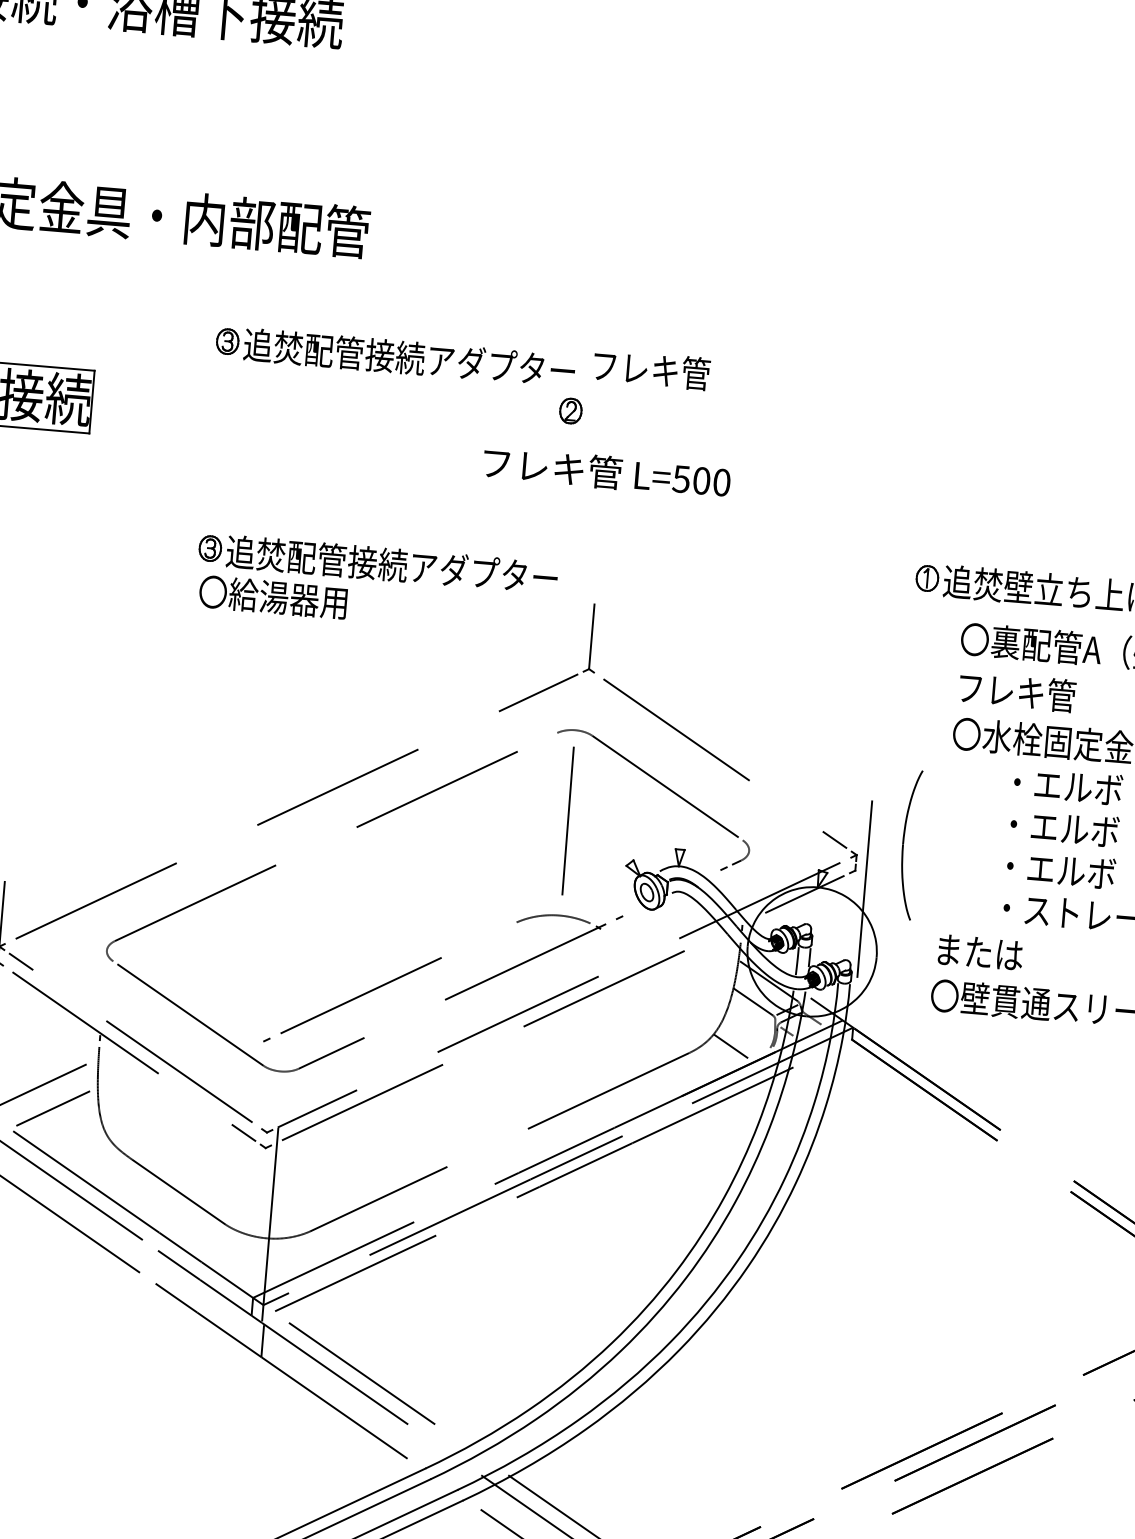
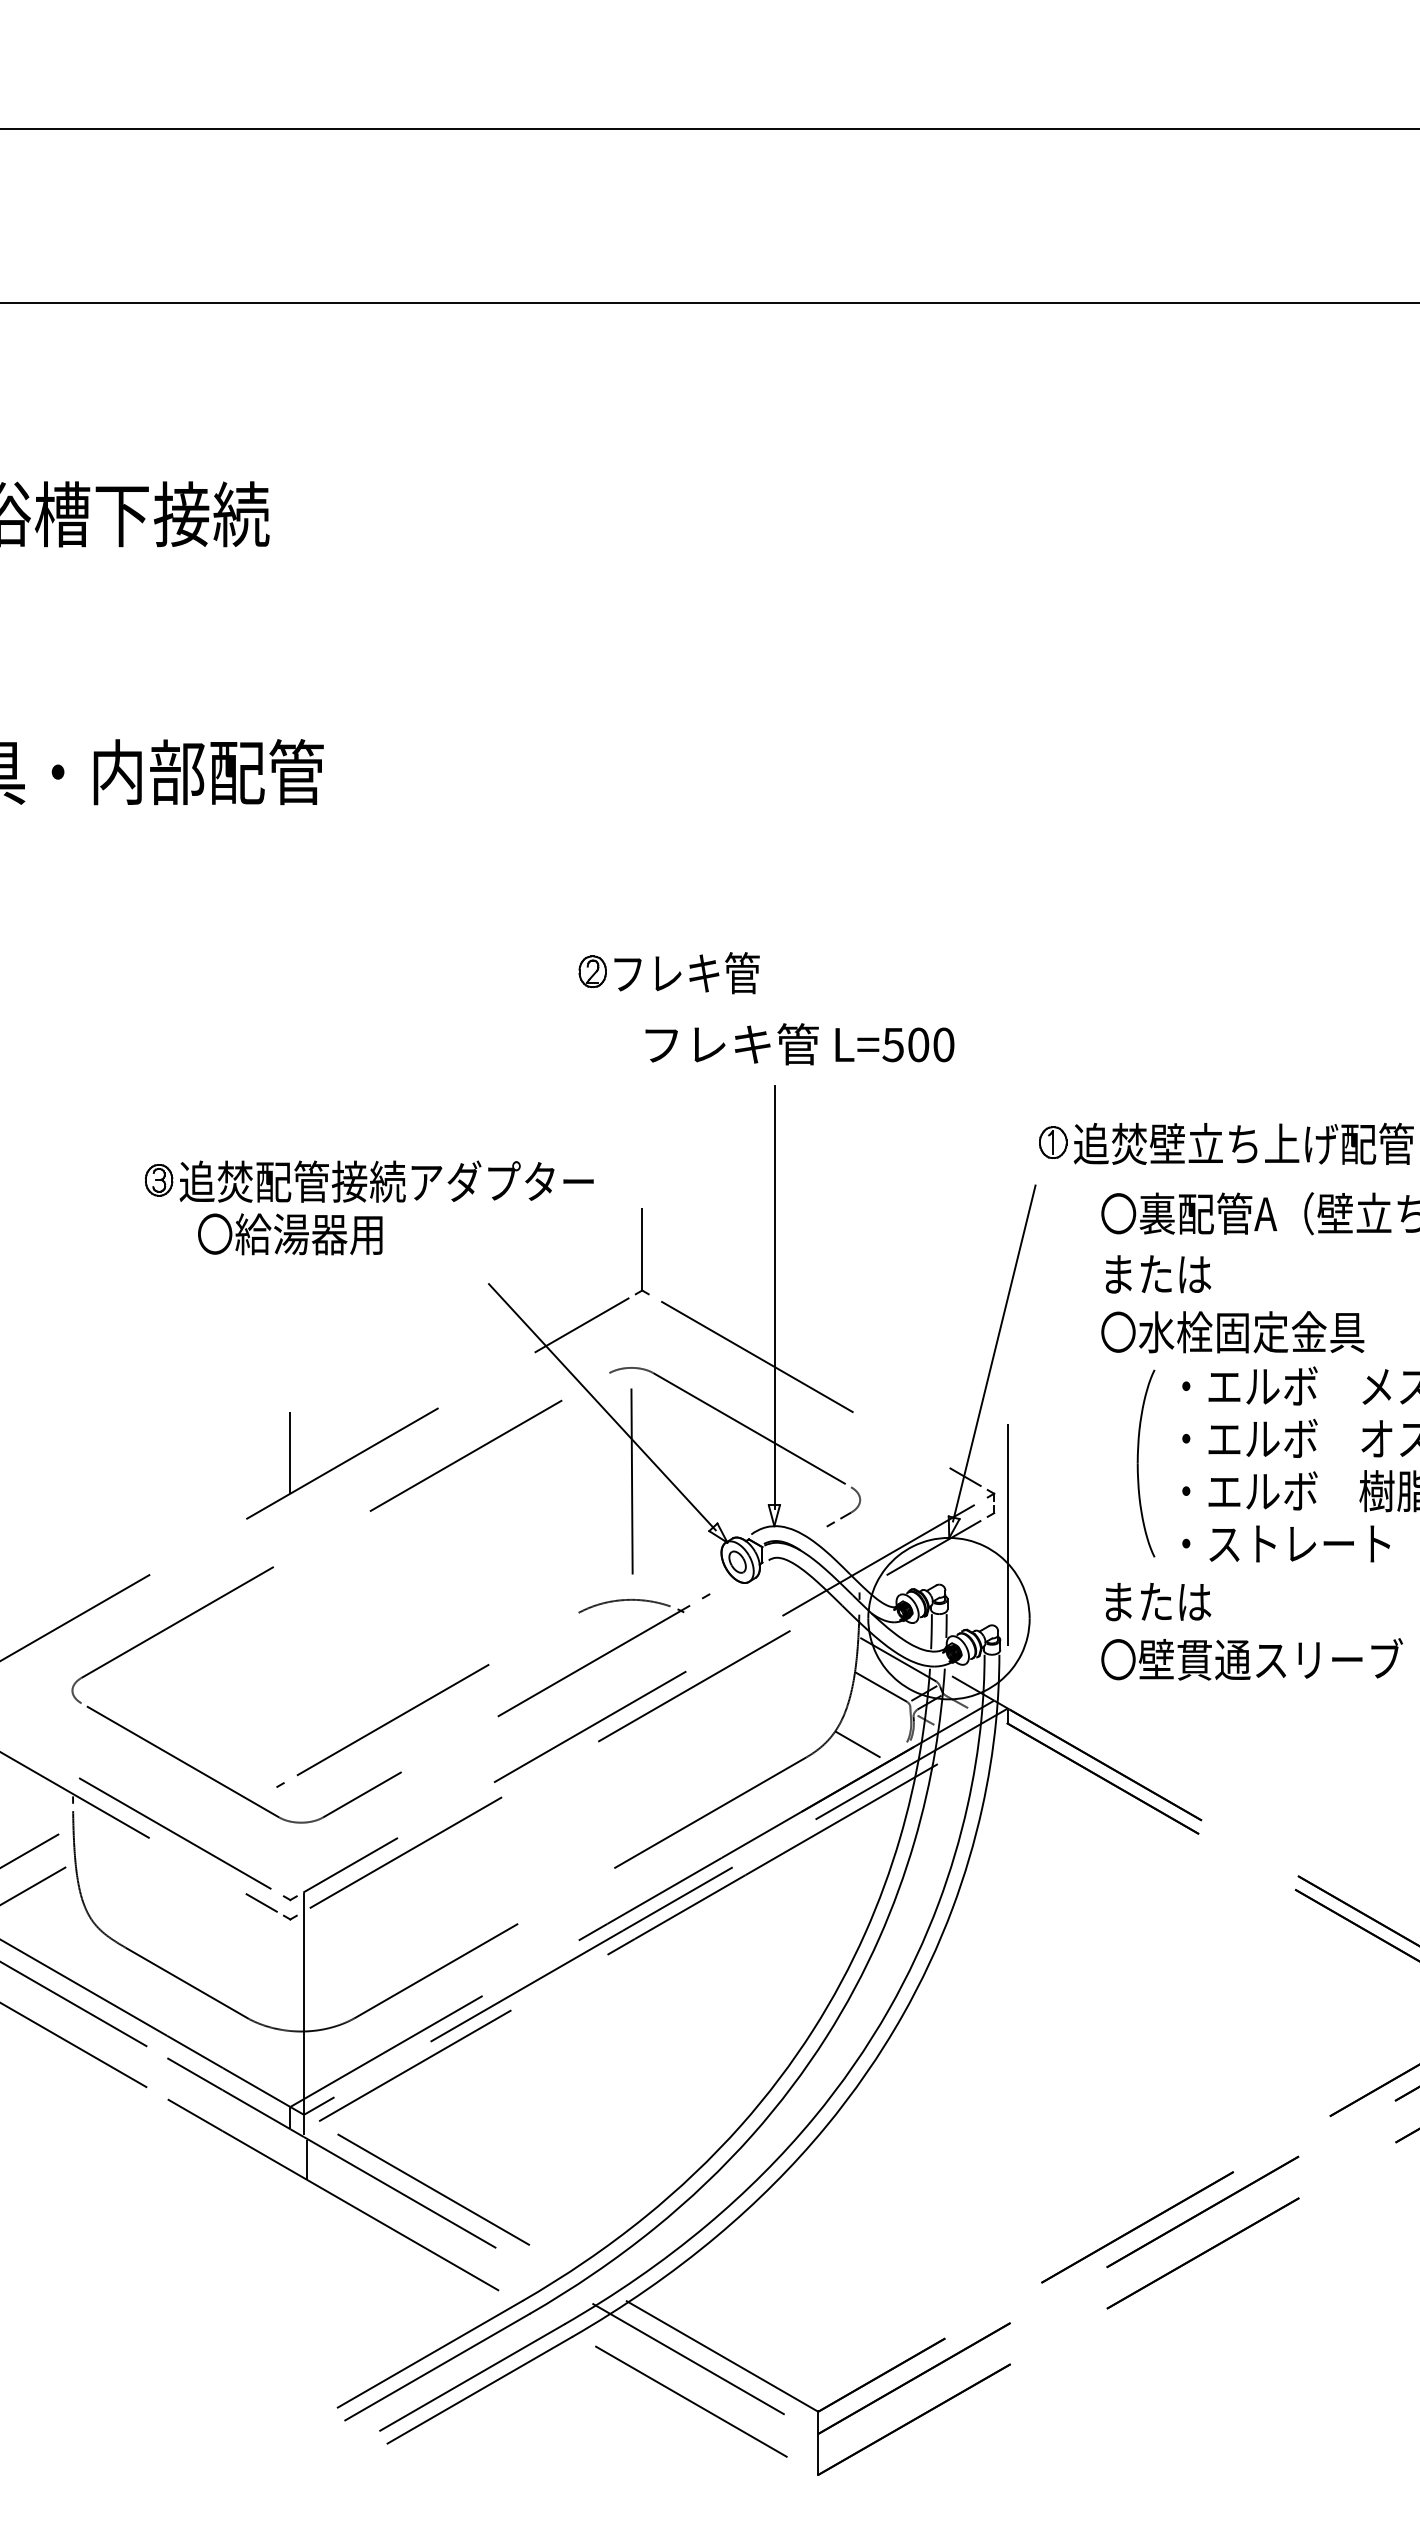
part: (395, 356) -> (368, 922), removed
text: (651, 370) -> (686, 973), moved
text: (606, 472) -> (799, 1044), moved
text: (273, 597) -> (290, 1234), moved
line: (694, 683) -> (774, 1297), added
text: (1017, 692) -> (1176, 1274), フレキ管 -> または
line: (866, 743) -> (994, 1353), added
line: (548, 759) -> (601, 1407), added
line: (297, 774) -> (290, 1452), added
part: (903, 844) -> (1138, 1463), moved

